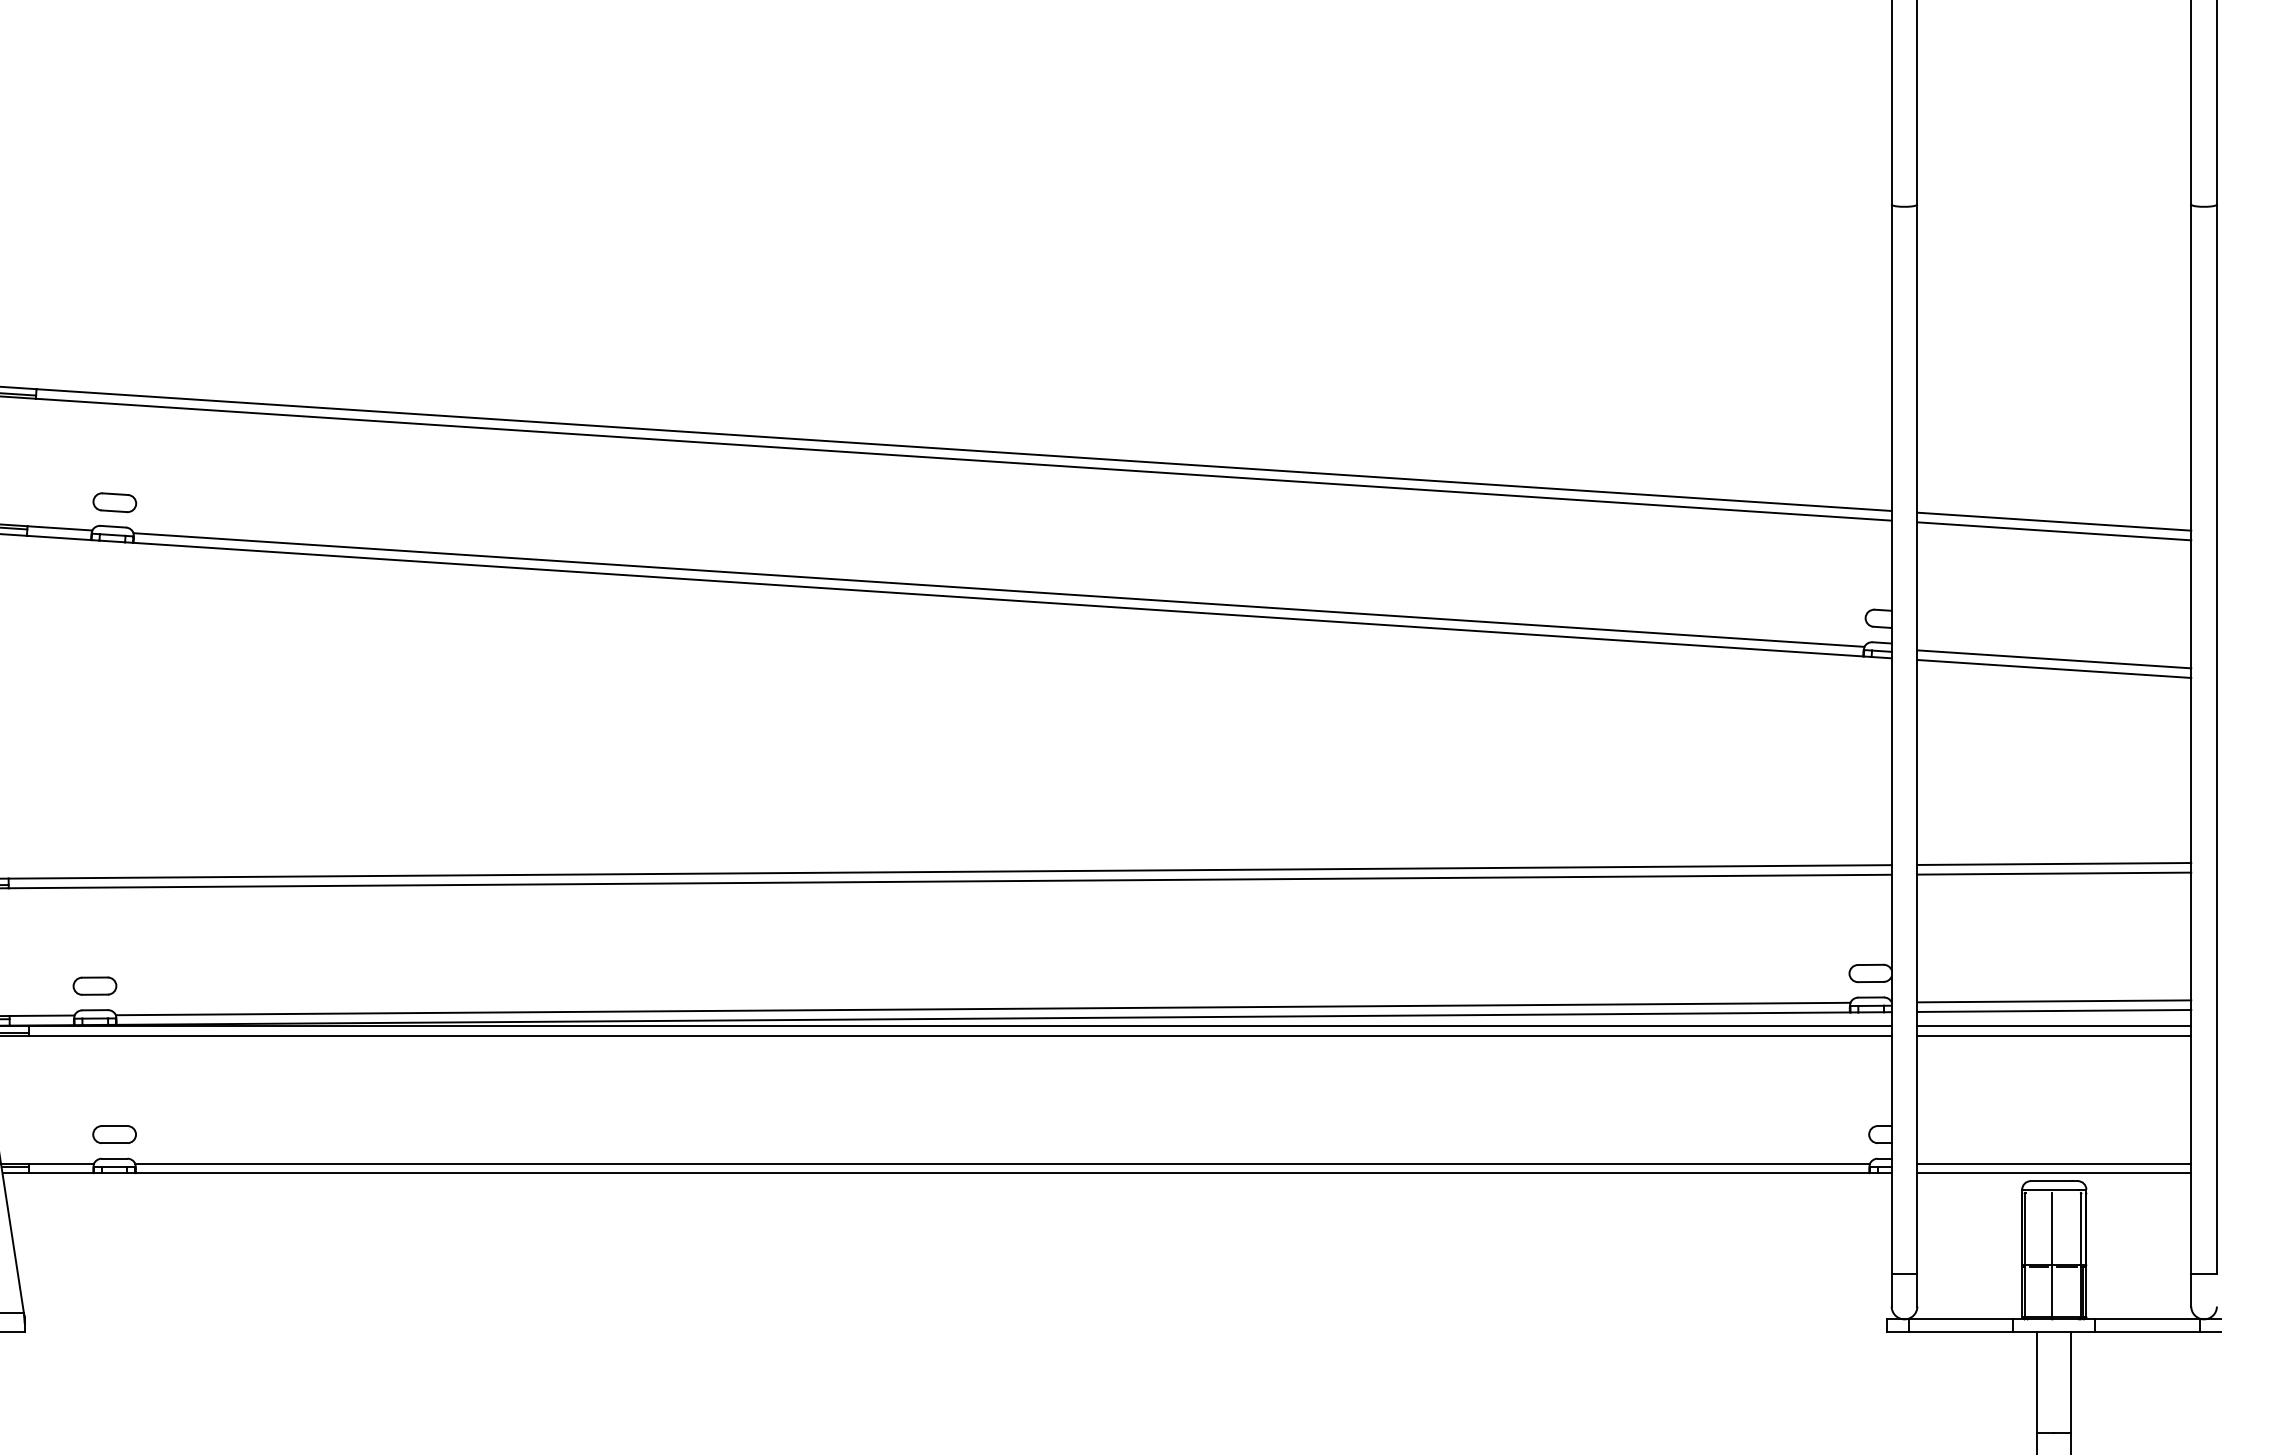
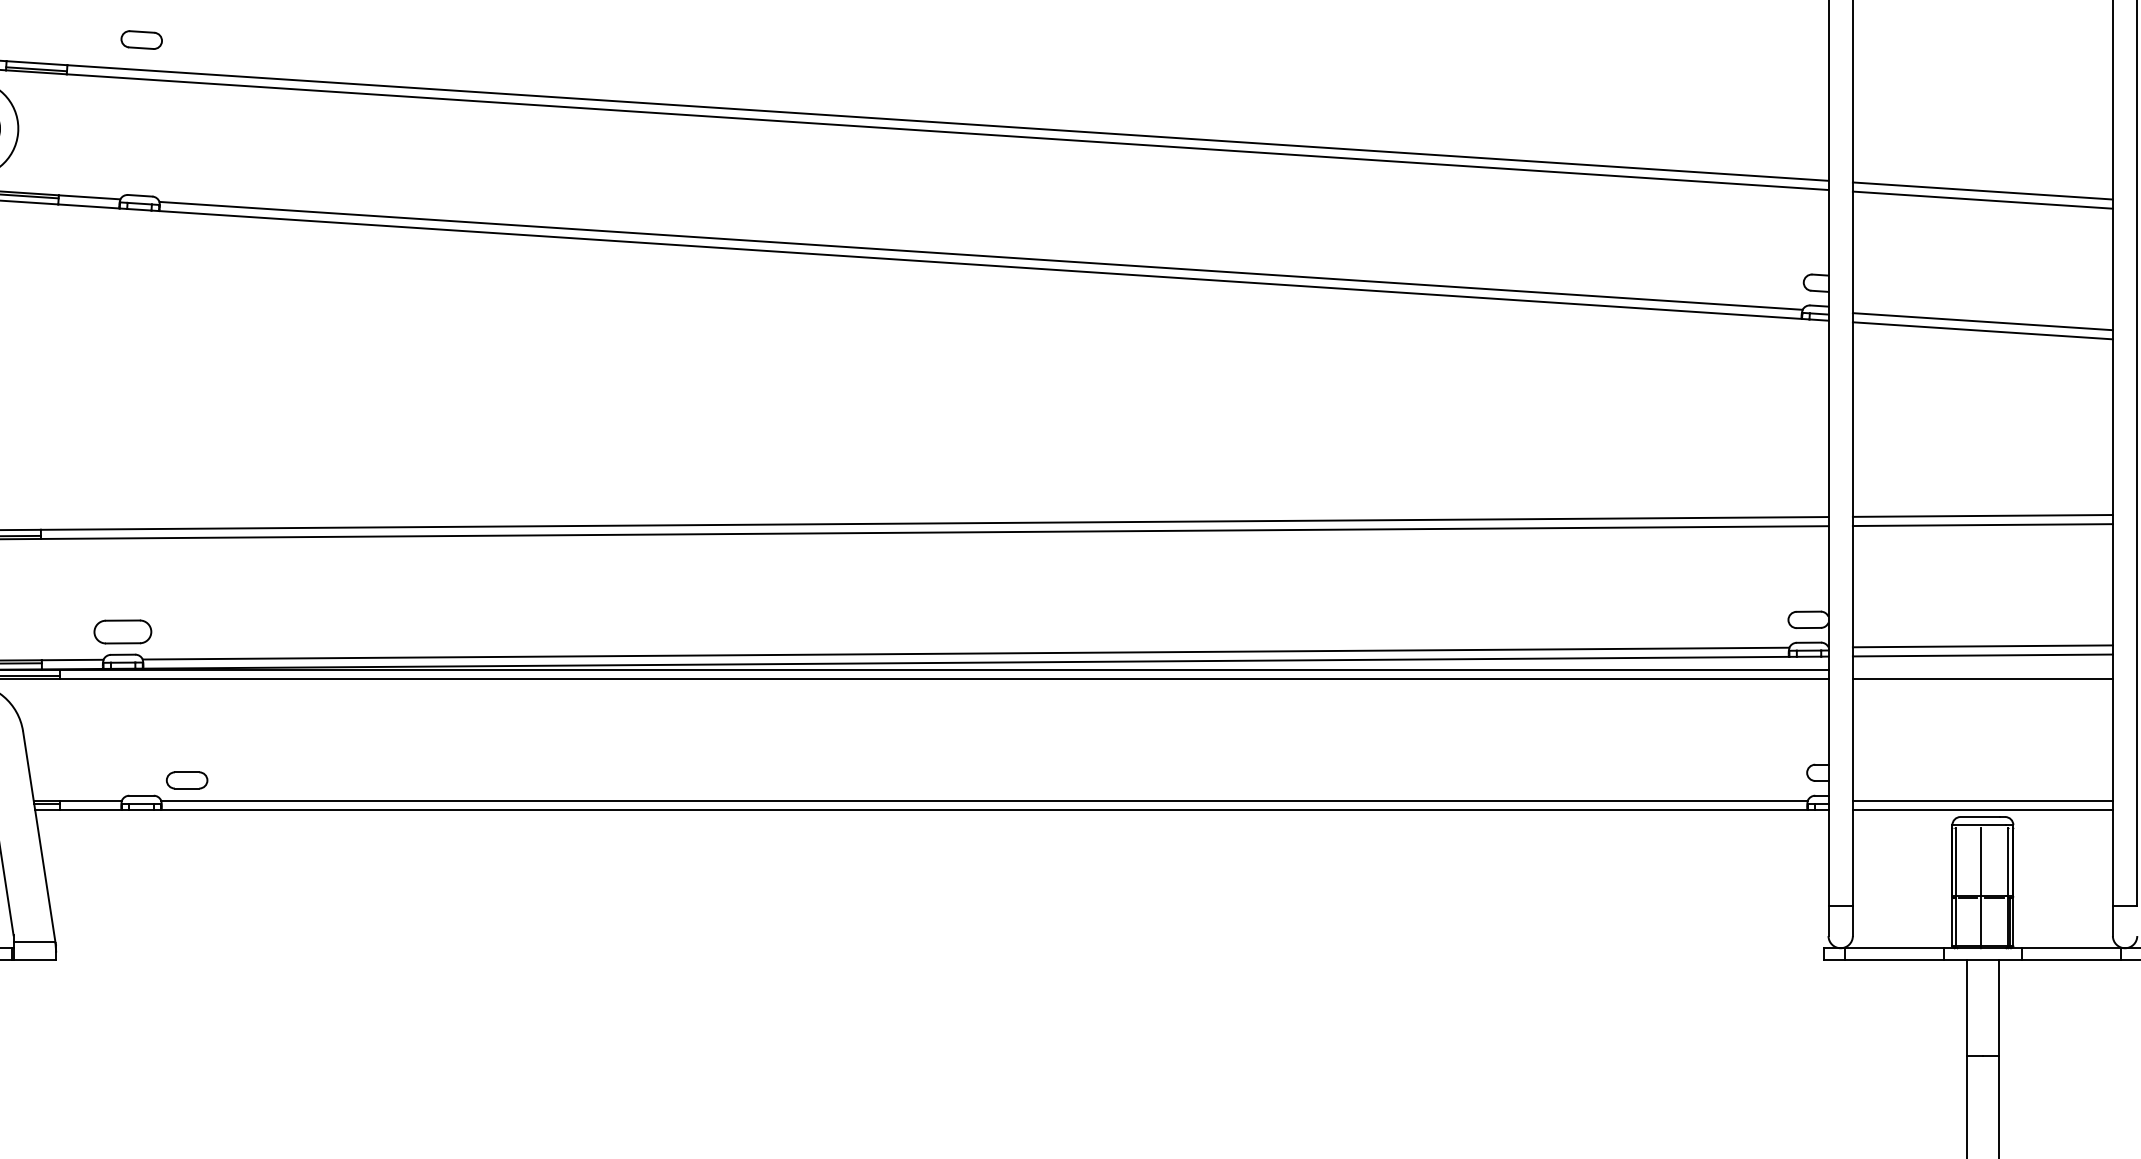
part: (114, 502) -> (141, 39), moved
part: (94, 985) -> (122, 631), size x1.4
line: (2054, 1026) -> (1983, 670), removed
part: (114, 1134) -> (186, 780), moved

